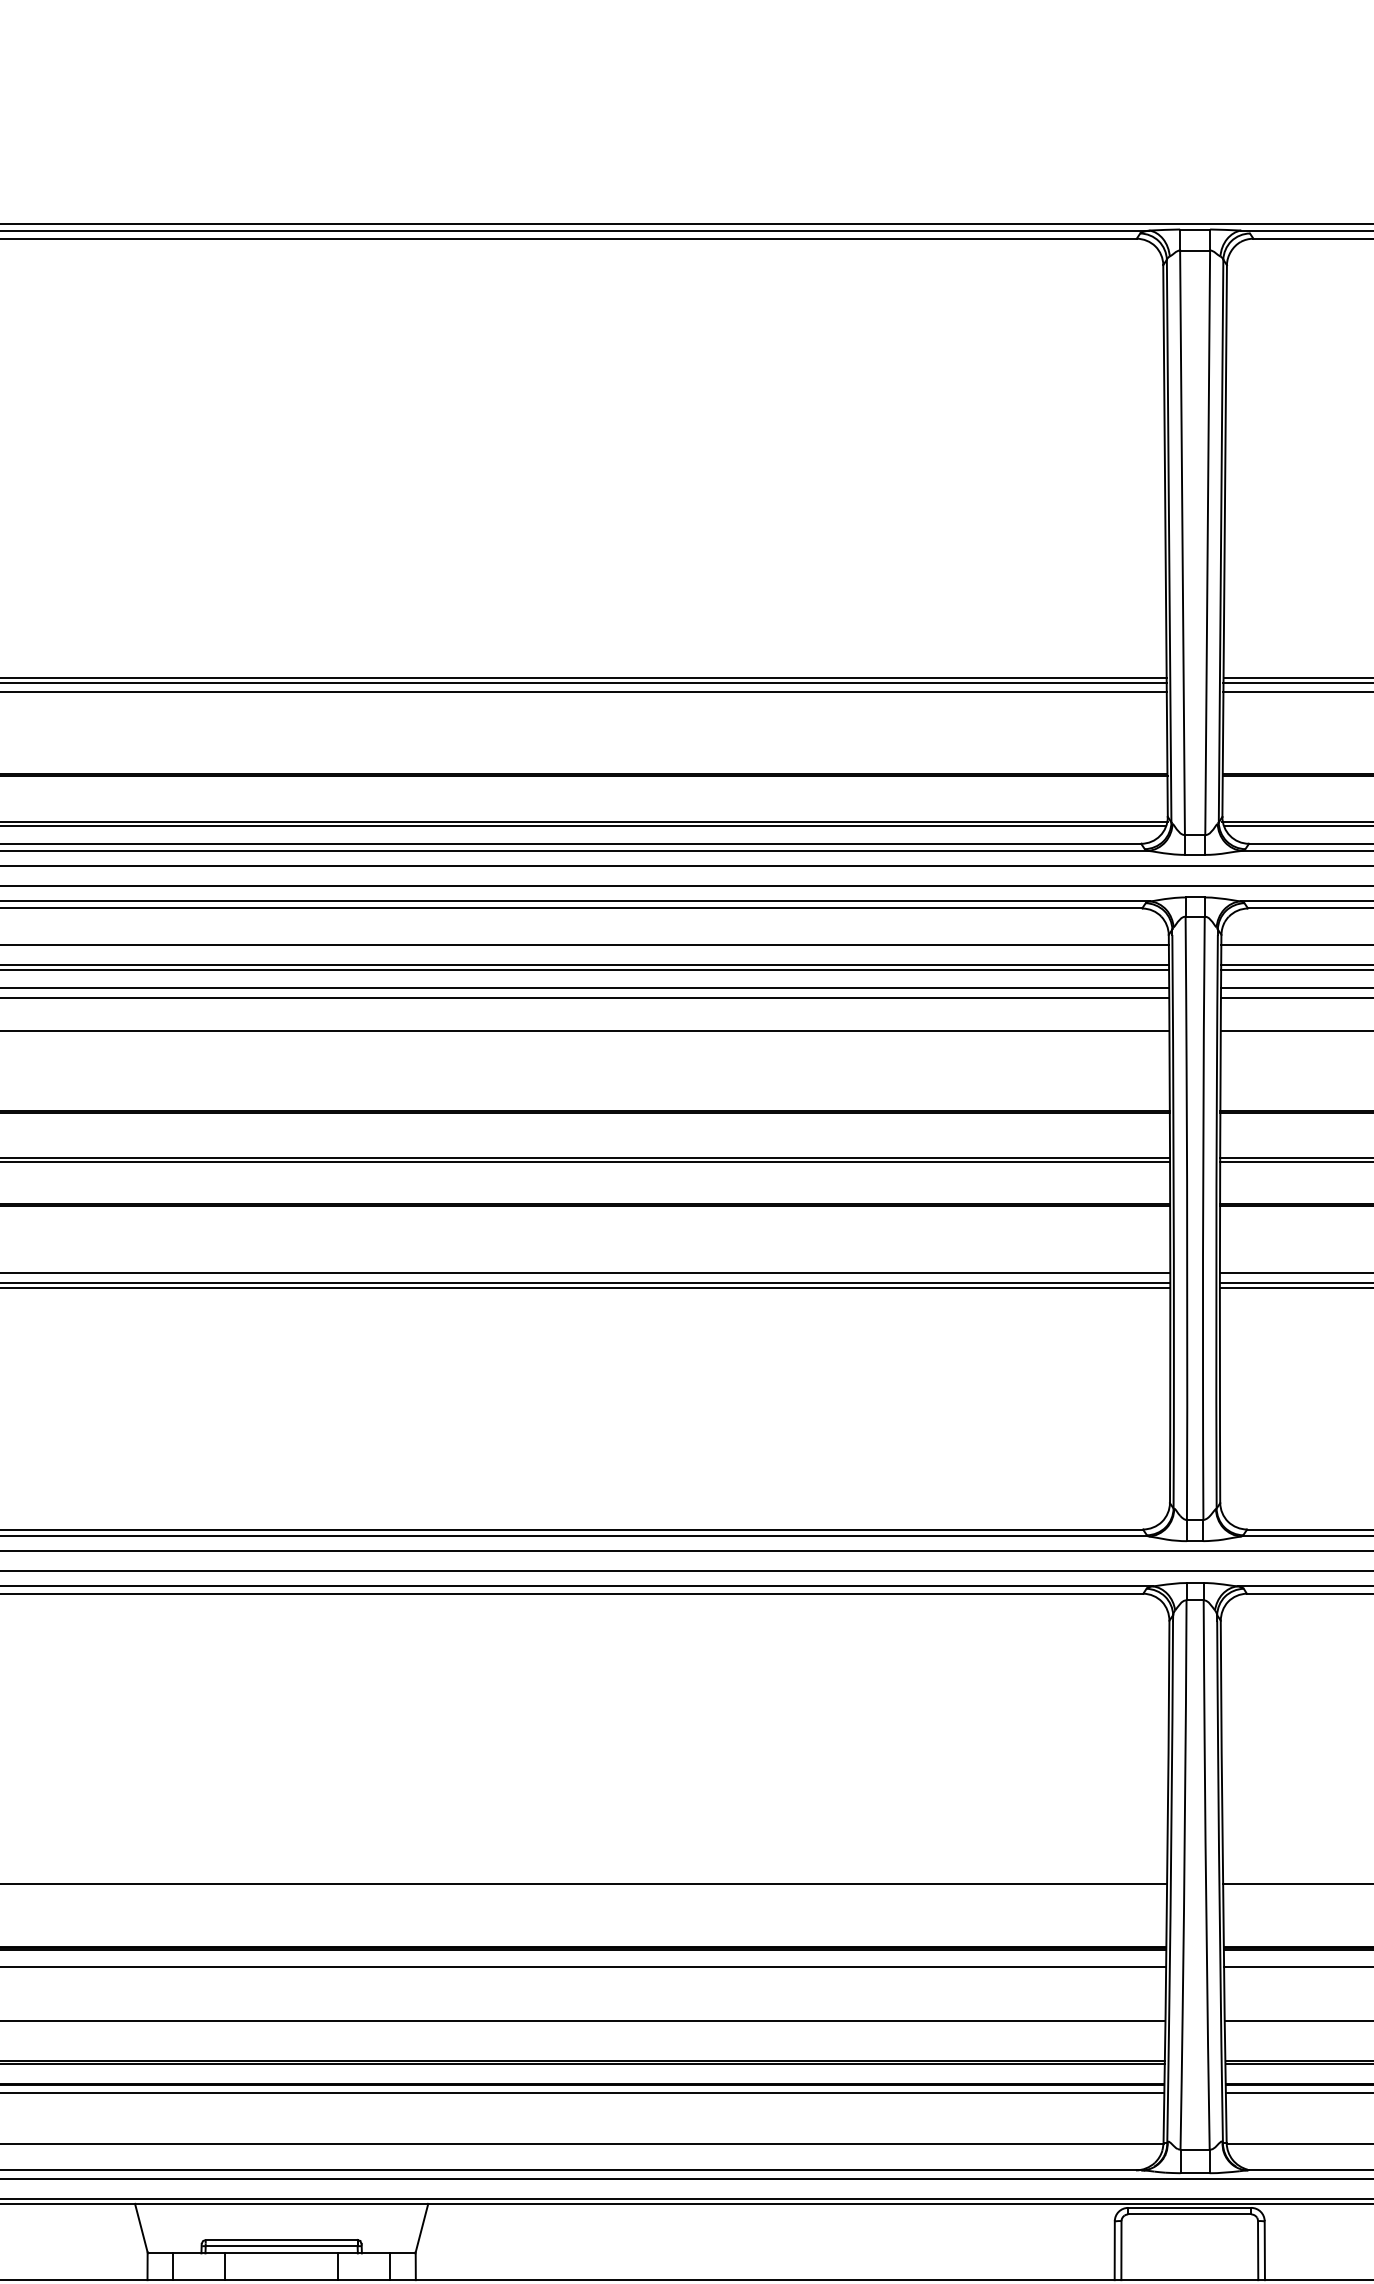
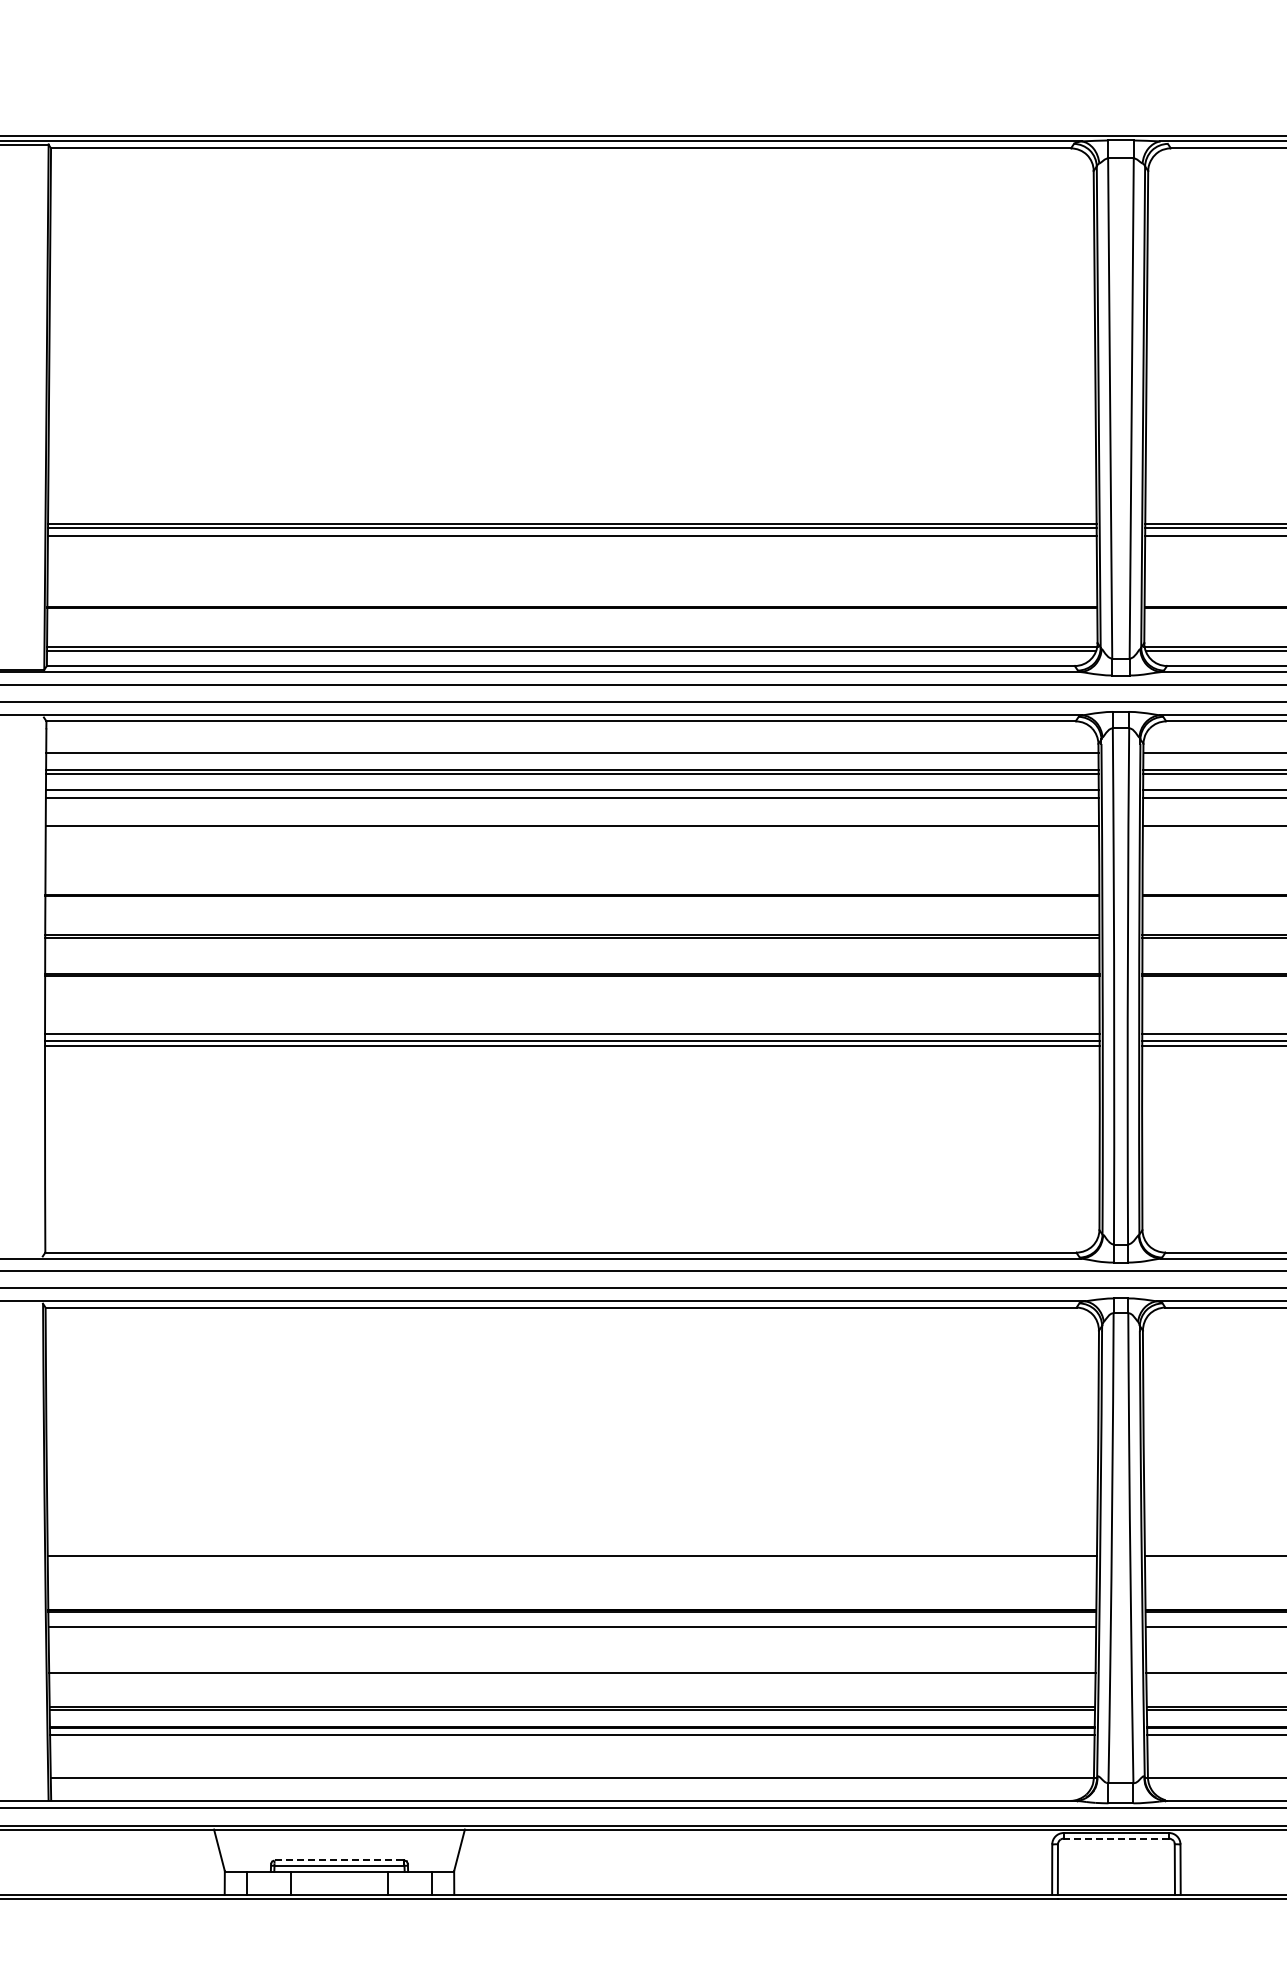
line: (1189, 2214) -> (1116, 1838), solid -> dashed
line: (281, 2240) -> (339, 1860), solid -> dashed

